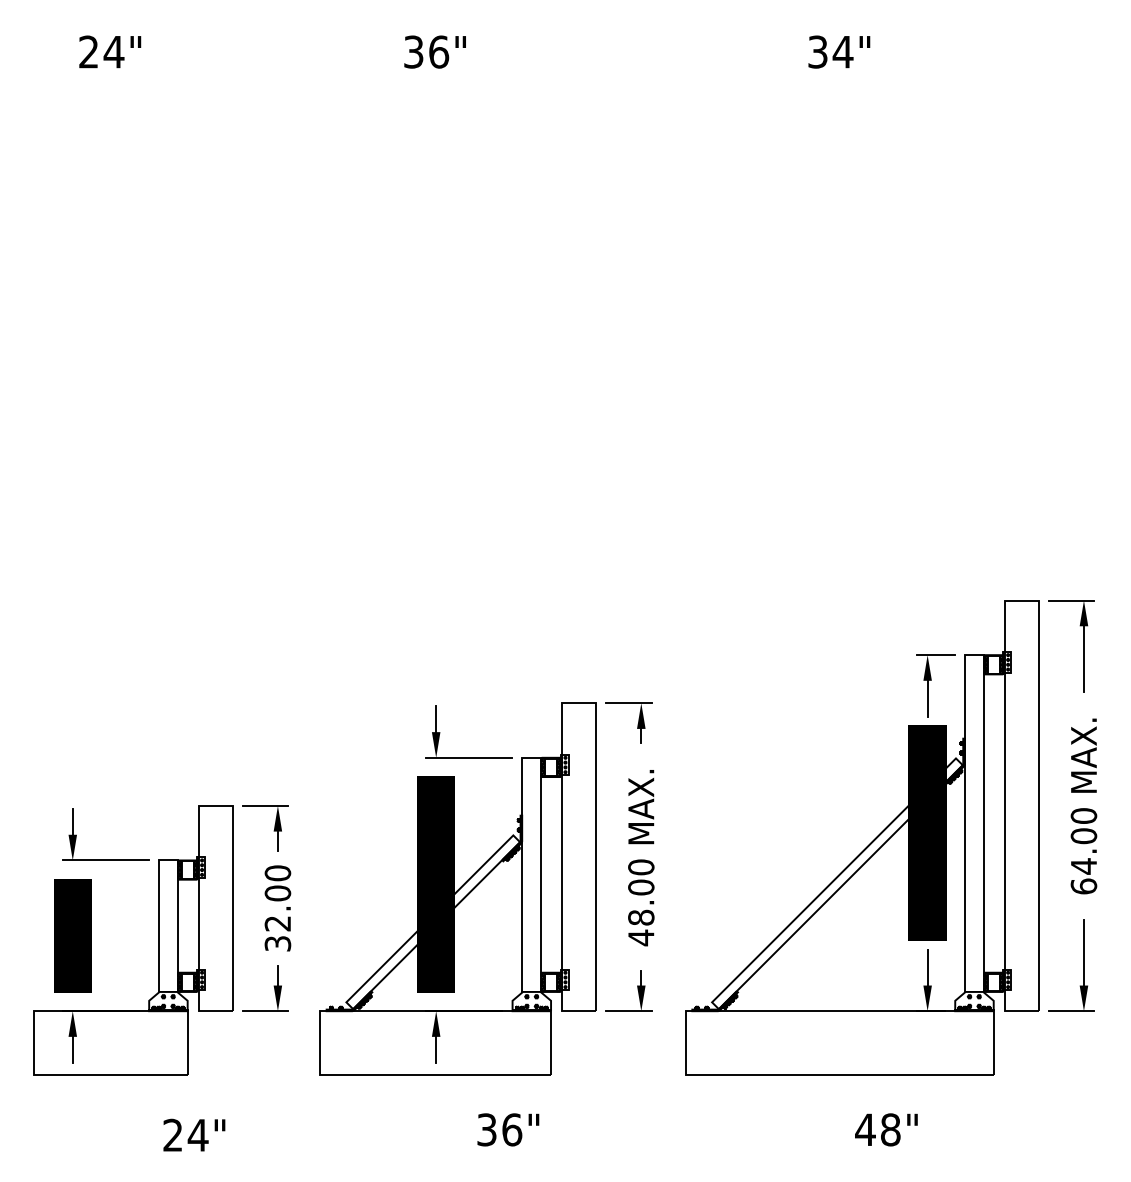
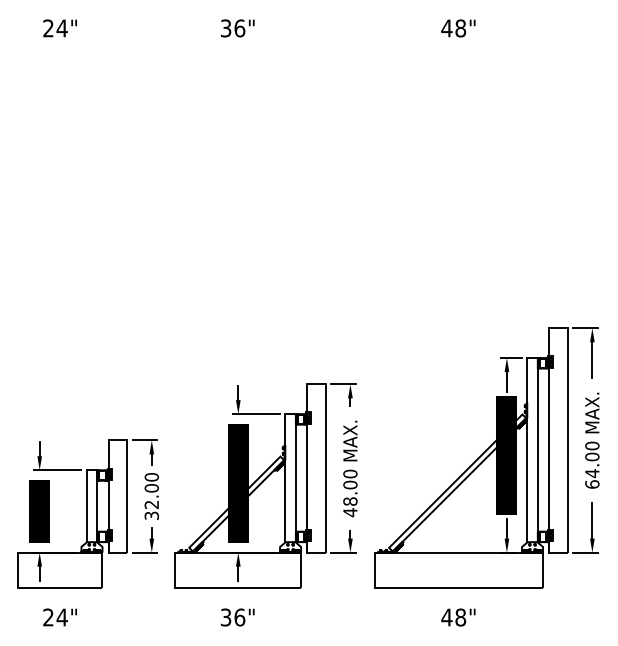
text: (829, 52) -> (453, 28), 34" -> 48"
text: (507, 1129) -> (237, 617), moved
text: (886, 1129) -> (458, 617), moved
text: (193, 1135) -> (59, 617), moved

